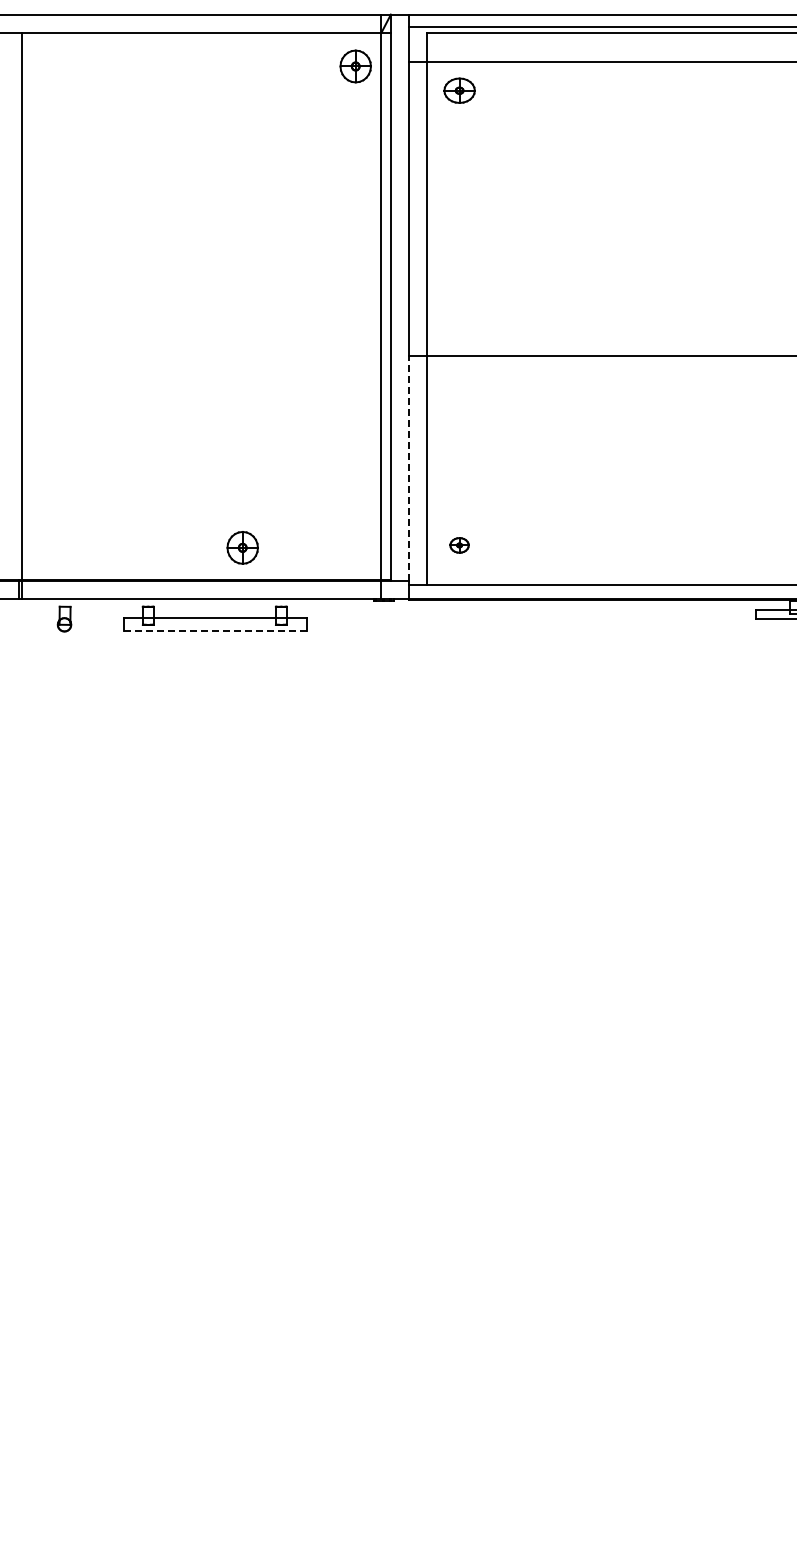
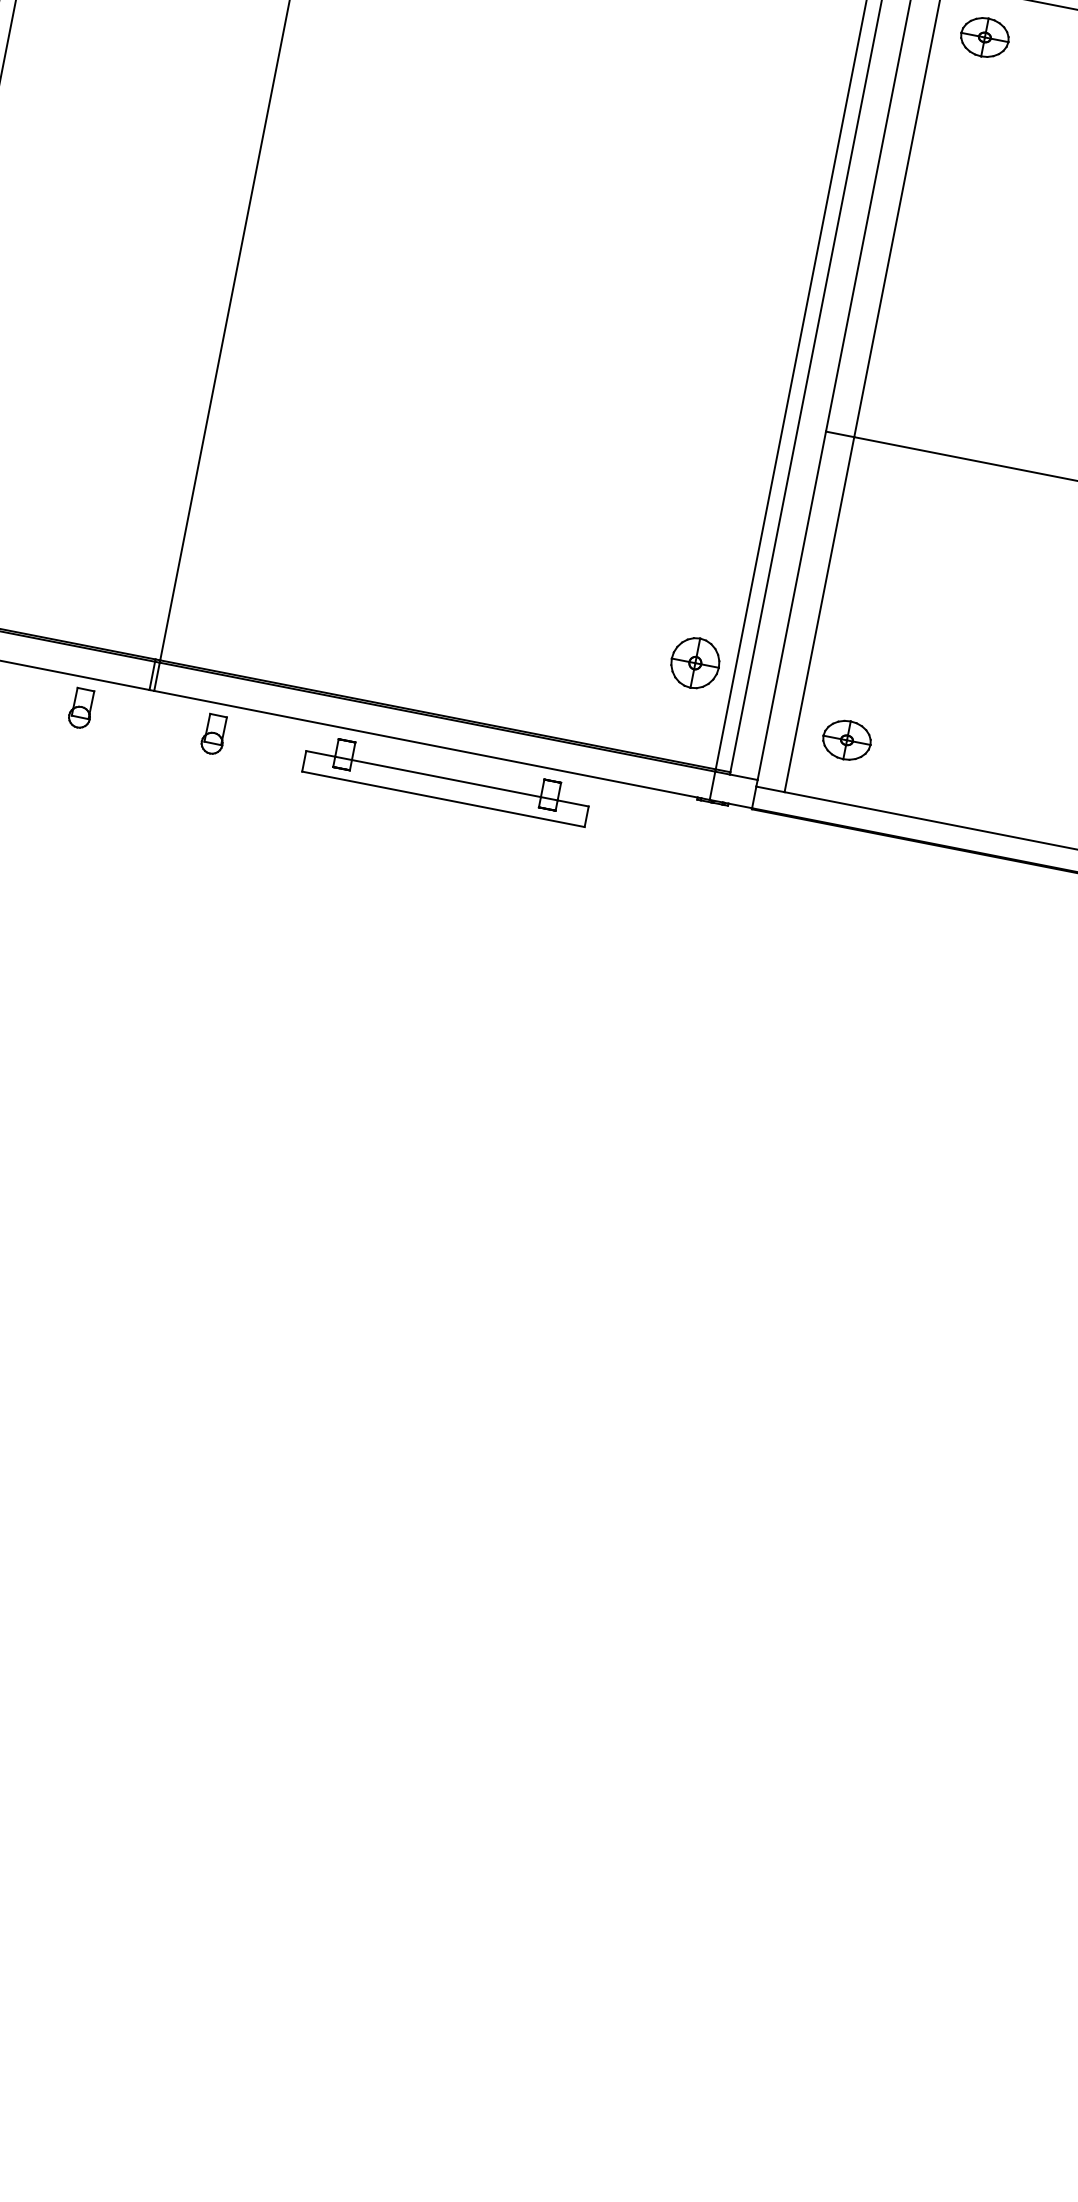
line: (408, 468) -> (791, 605), dashed -> solid
part: (459, 545) -> (846, 740), size x1.67
part: (242, 547) -> (695, 662), moved
line: (214, 631) -> (441, 799), dashed -> solid

